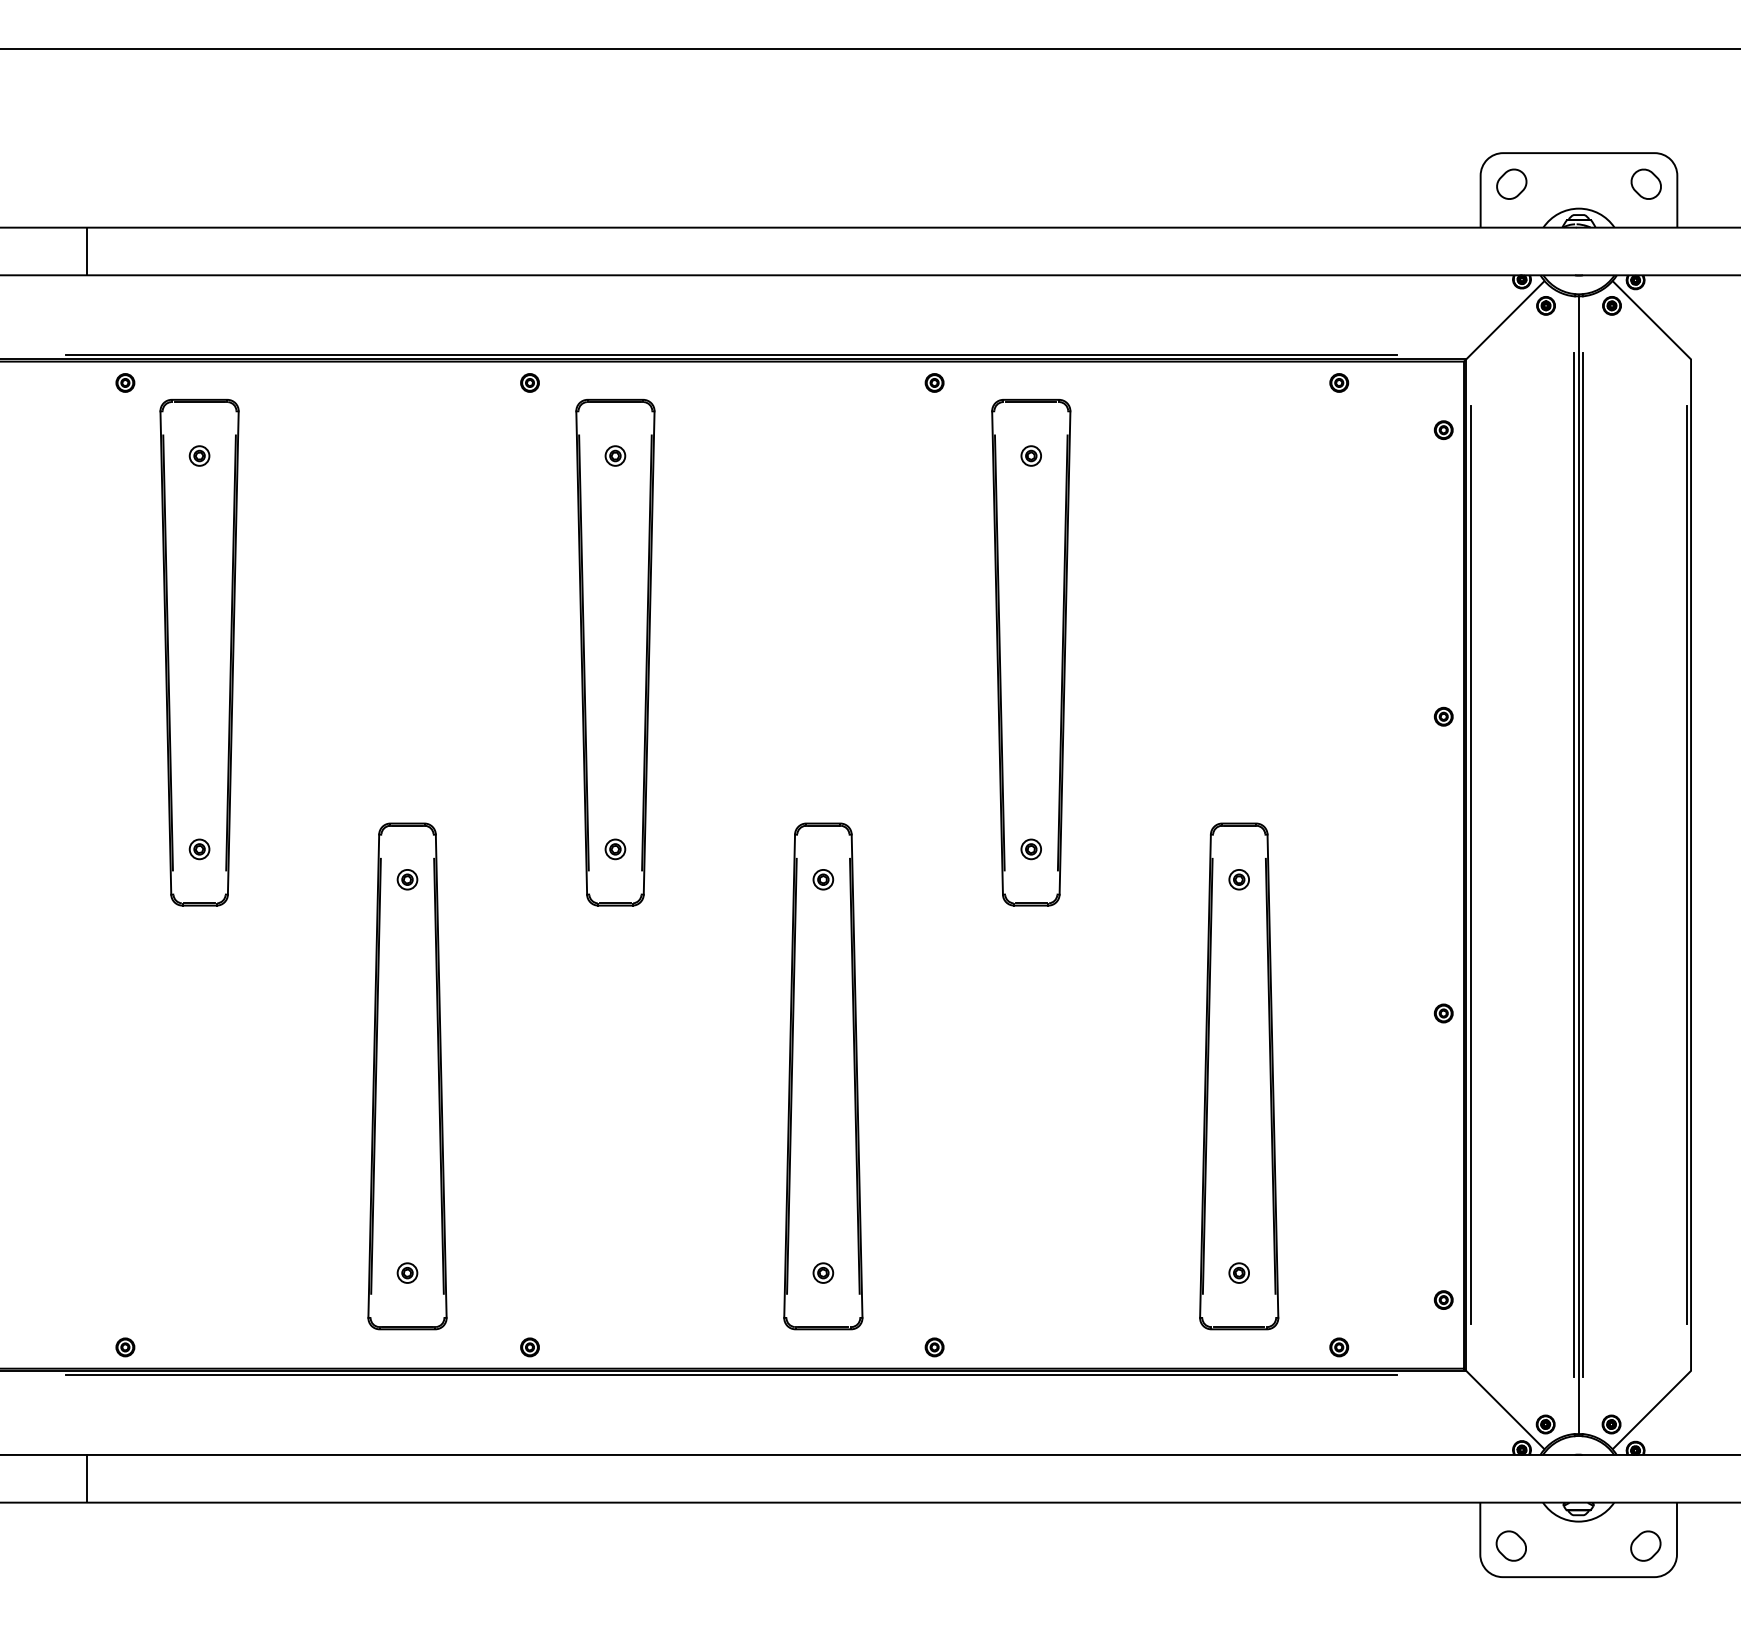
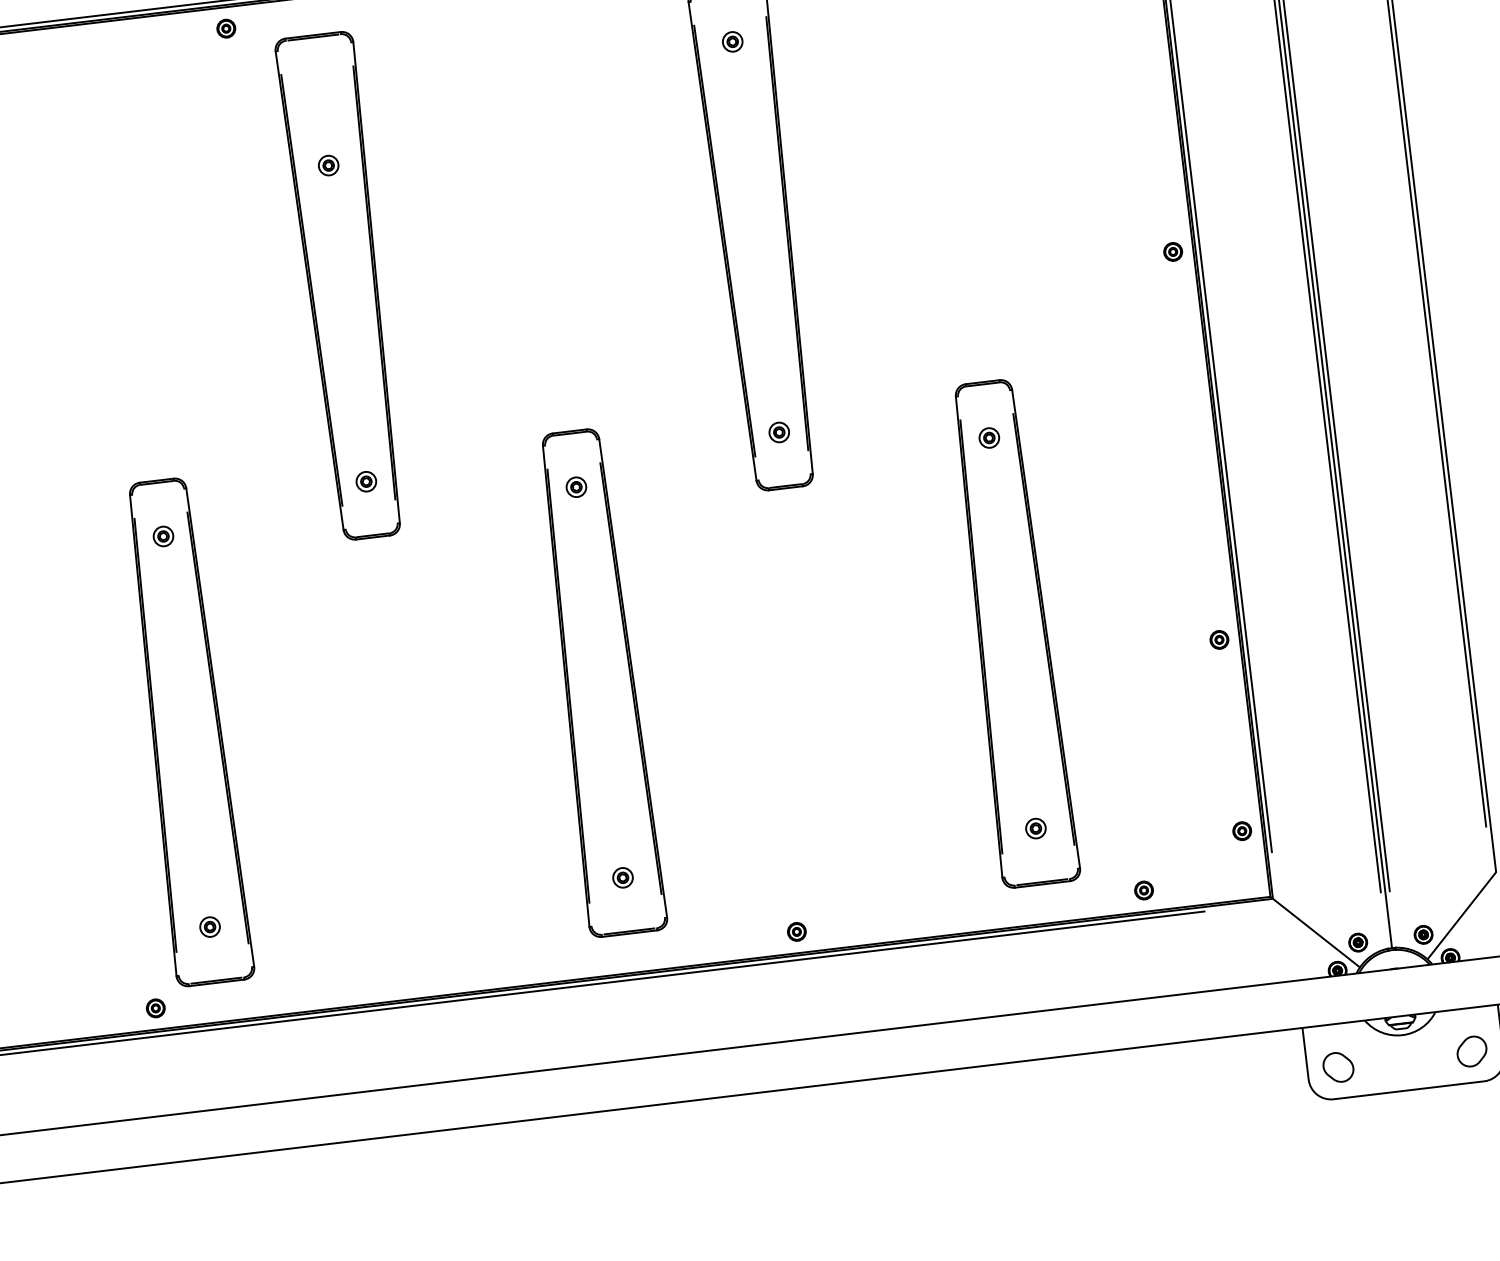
part: (615, 455) -> (328, 165), moved
part: (1443, 1013) -> (1219, 639), moved
part: (529, 1347) -> (155, 1008), moved
part: (934, 1347) -> (796, 932), moved

